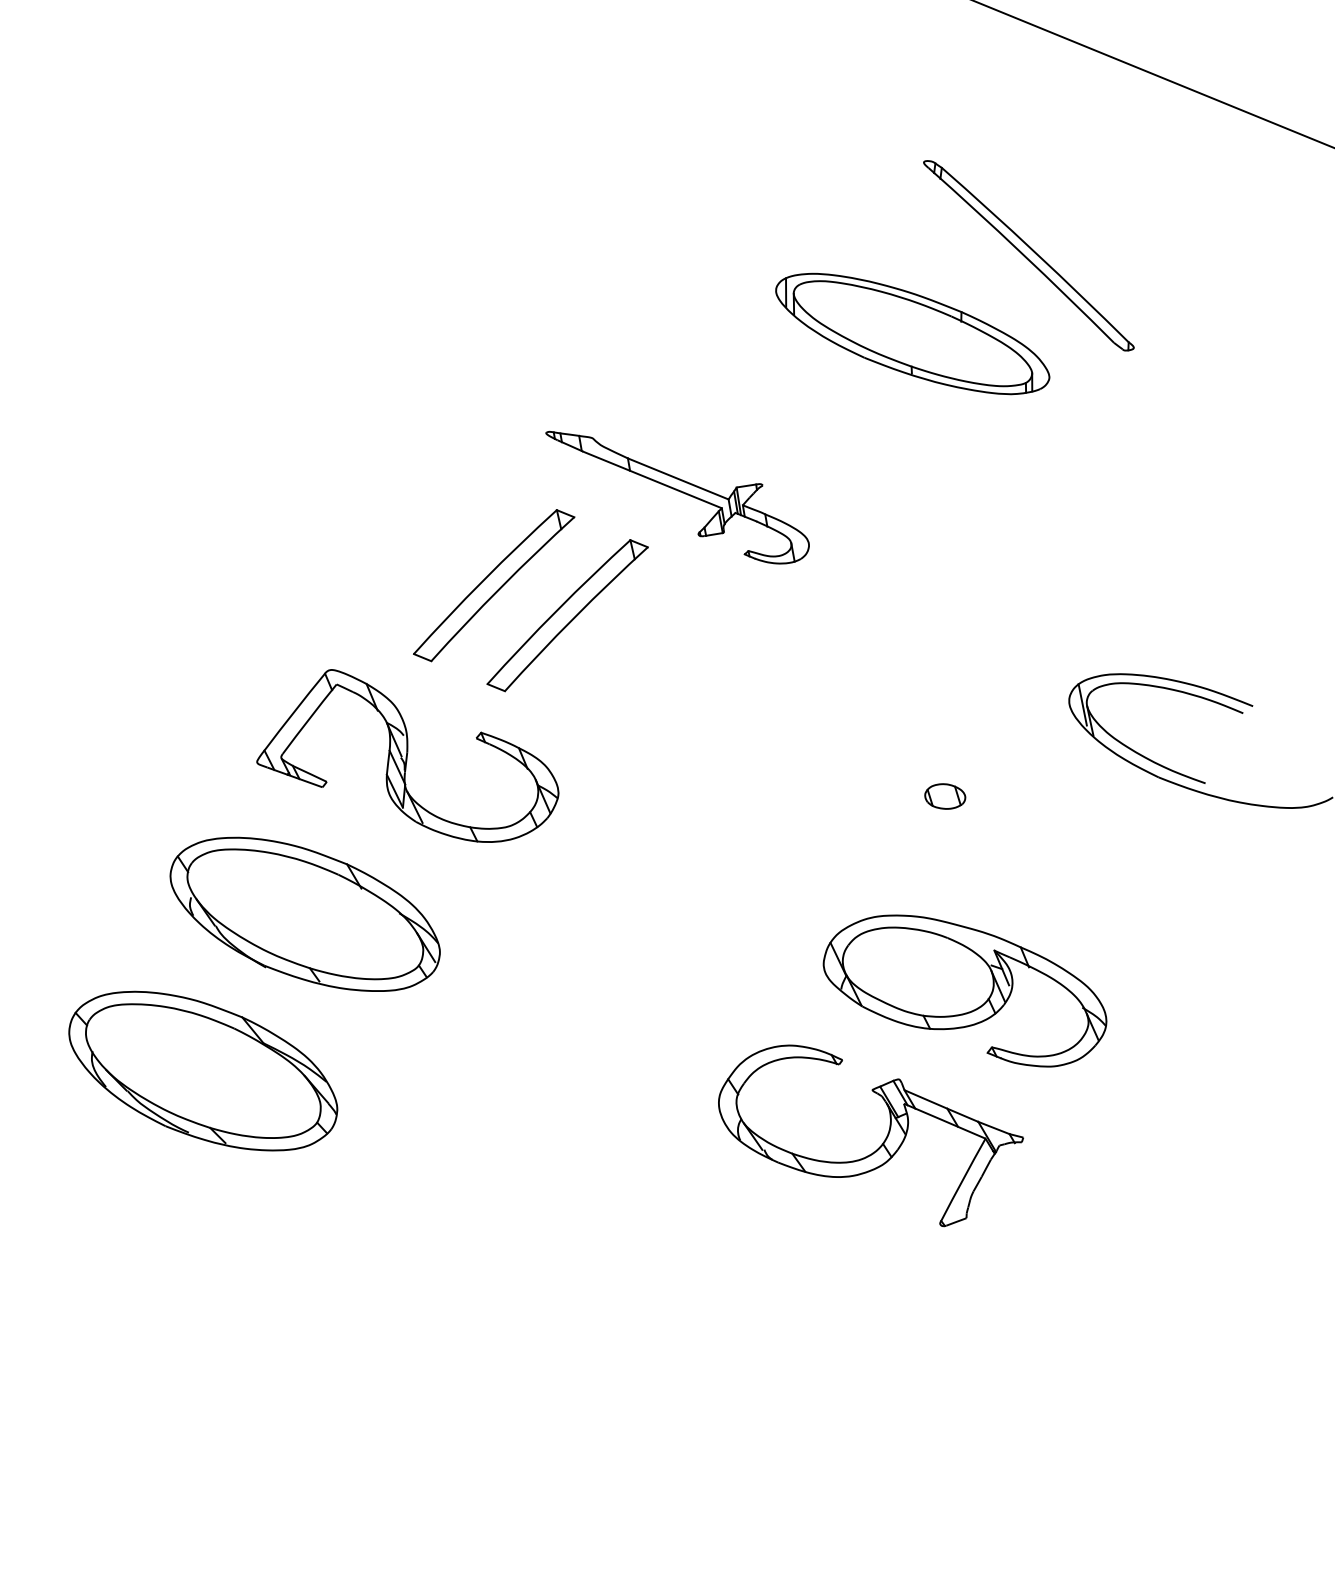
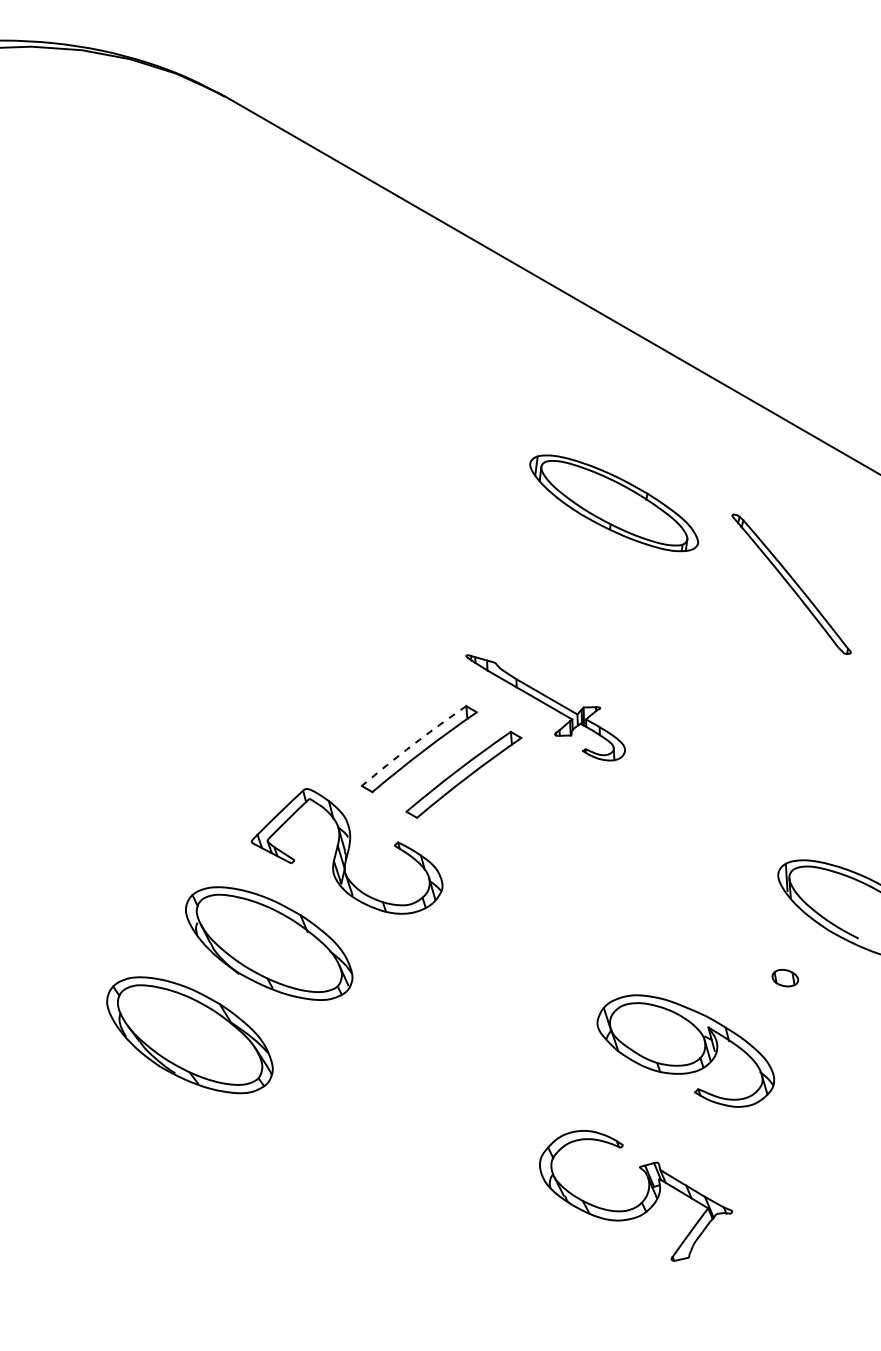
part: (911, 334) -> (613, 503), moved
arc: (484, 579) -> (413, 744), solid -> dashed
part: (945, 795) -> (785, 977), moved
part: (883, 1140) -> (642, 1200), moved

